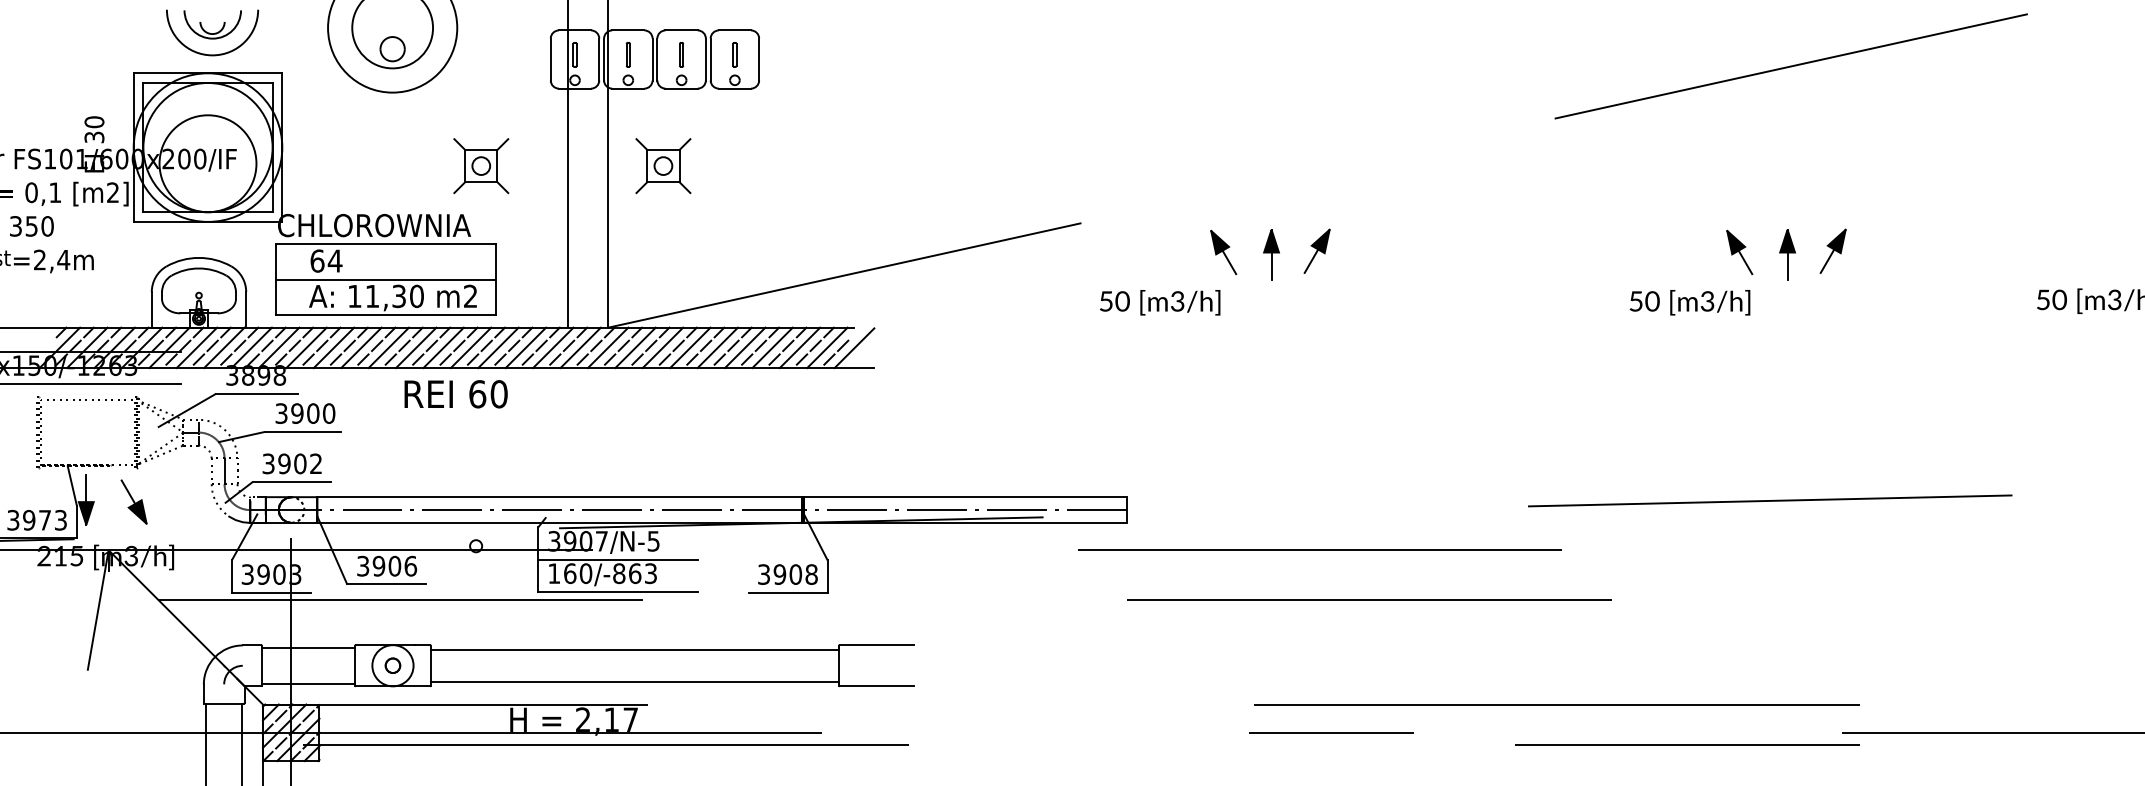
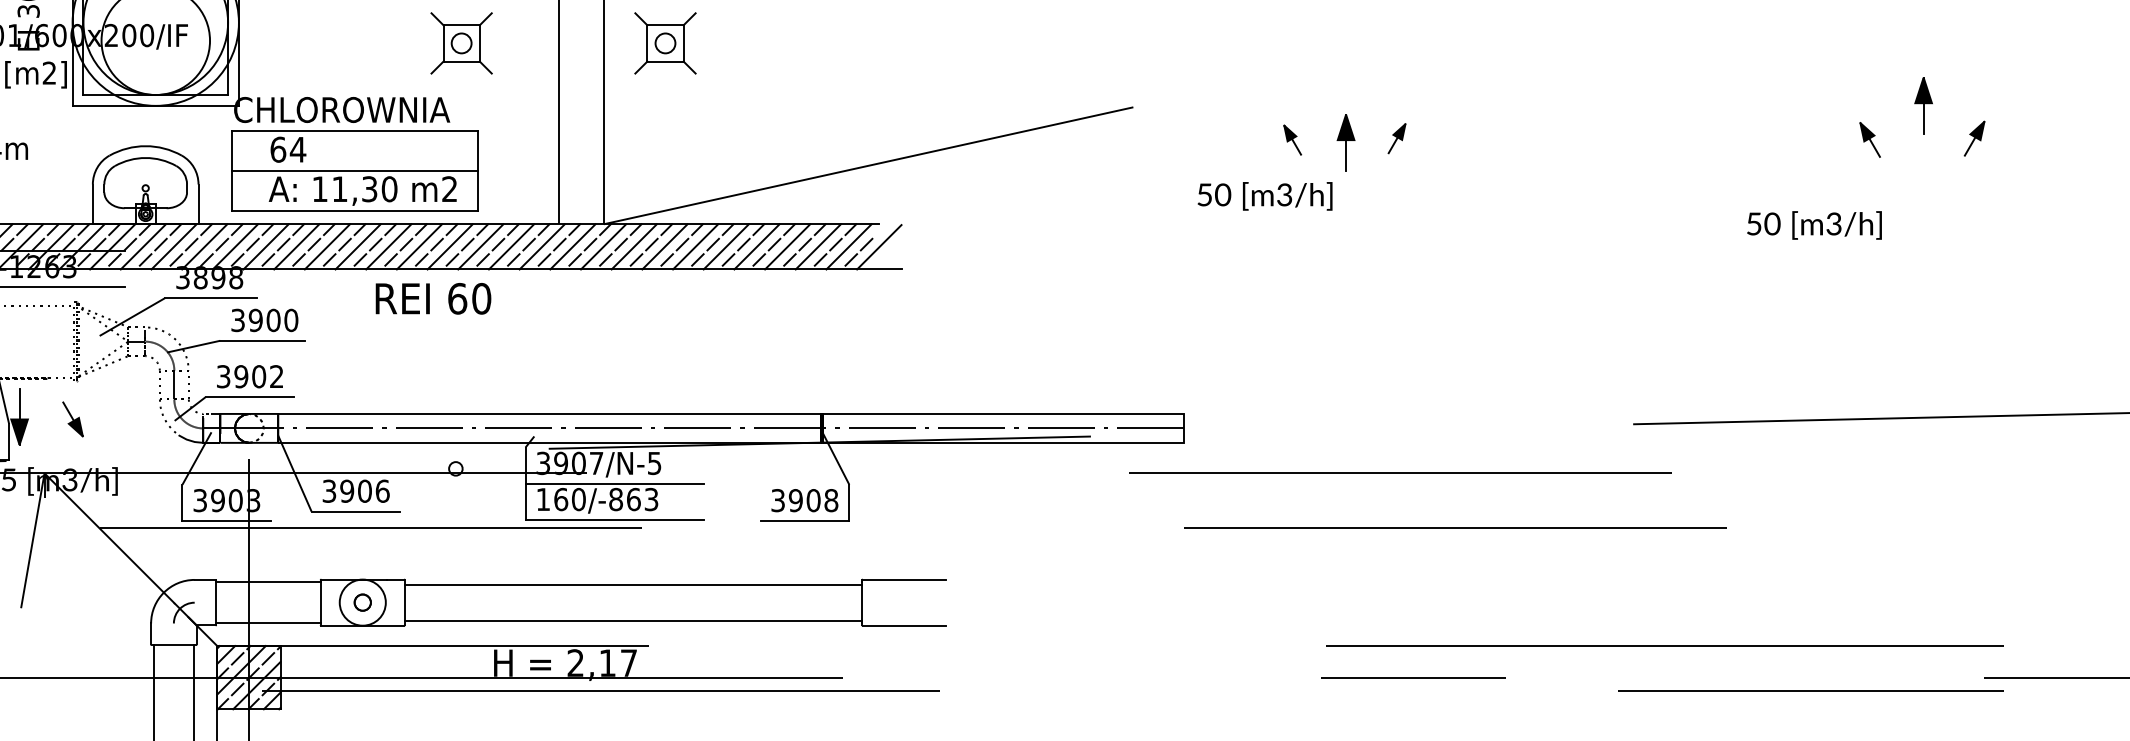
part: (1316, 250) -> (1396, 137), size x0.6
part: (1832, 250) -> (1973, 137), size x0.7
part: (1739, 251) -> (1869, 139), size x0.7
part: (1223, 252) -> (1292, 140), size x0.6
part: (1787, 254) -> (1923, 105), moved
text: (1160, 302) -> (1265, 196), moved
text: (1689, 302) -> (1813, 225), moved
part: (133, 501) -> (72, 418), size x0.7

